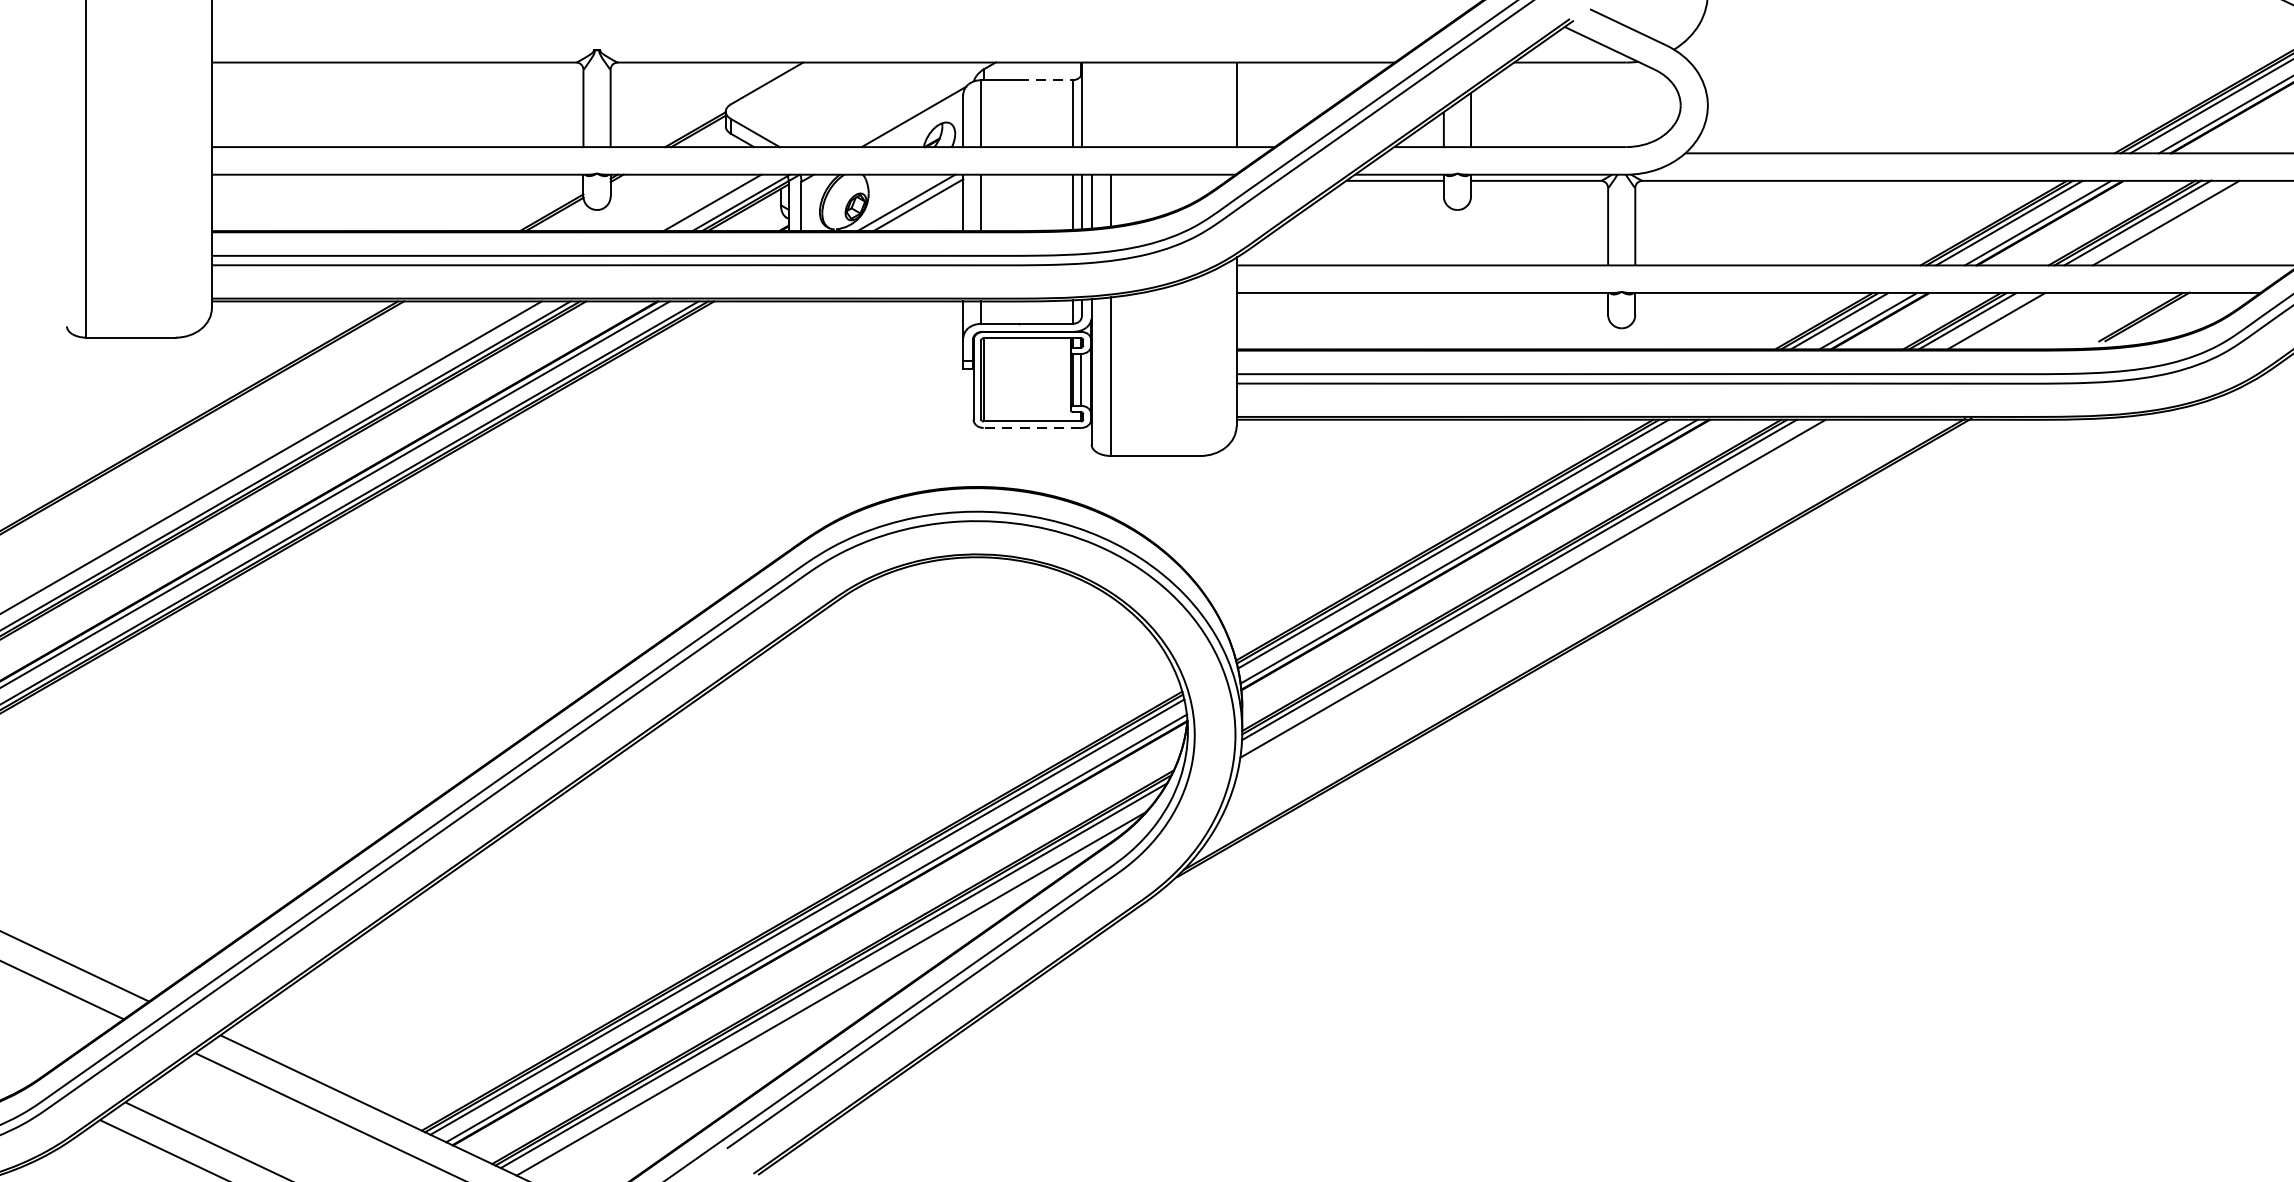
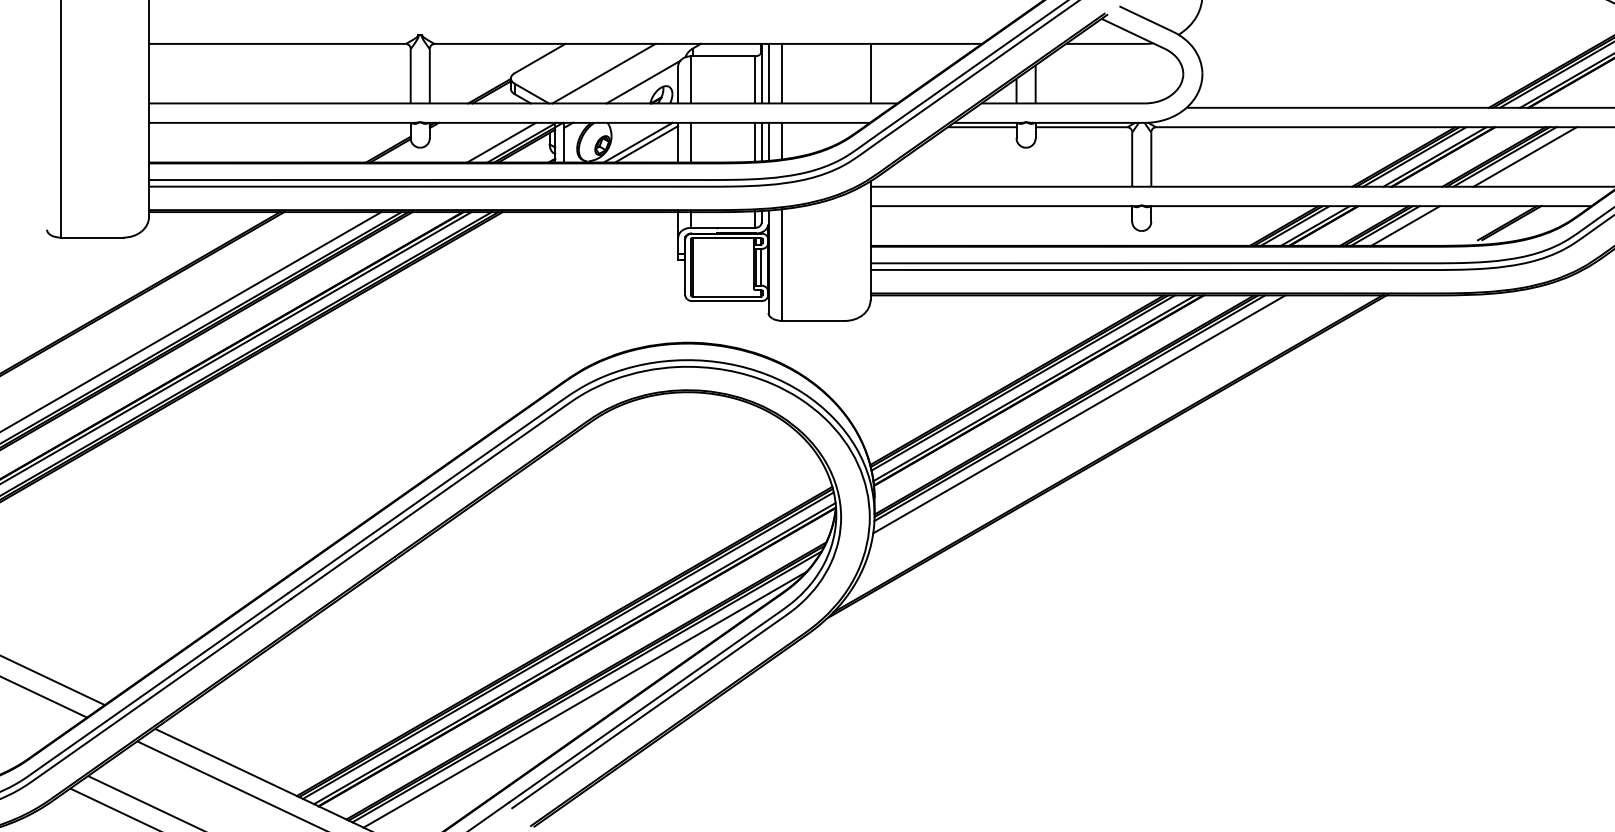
line: (1046, 80) -> (736, 56), dashed -> solid
line: (857, 104) -> (603, 73), added
line: (1091, 104) -> (768, 73), added
line: (1111, 104) -> (782, 73), added
line: (1031, 428) -> (726, 301), dashed -> solid

